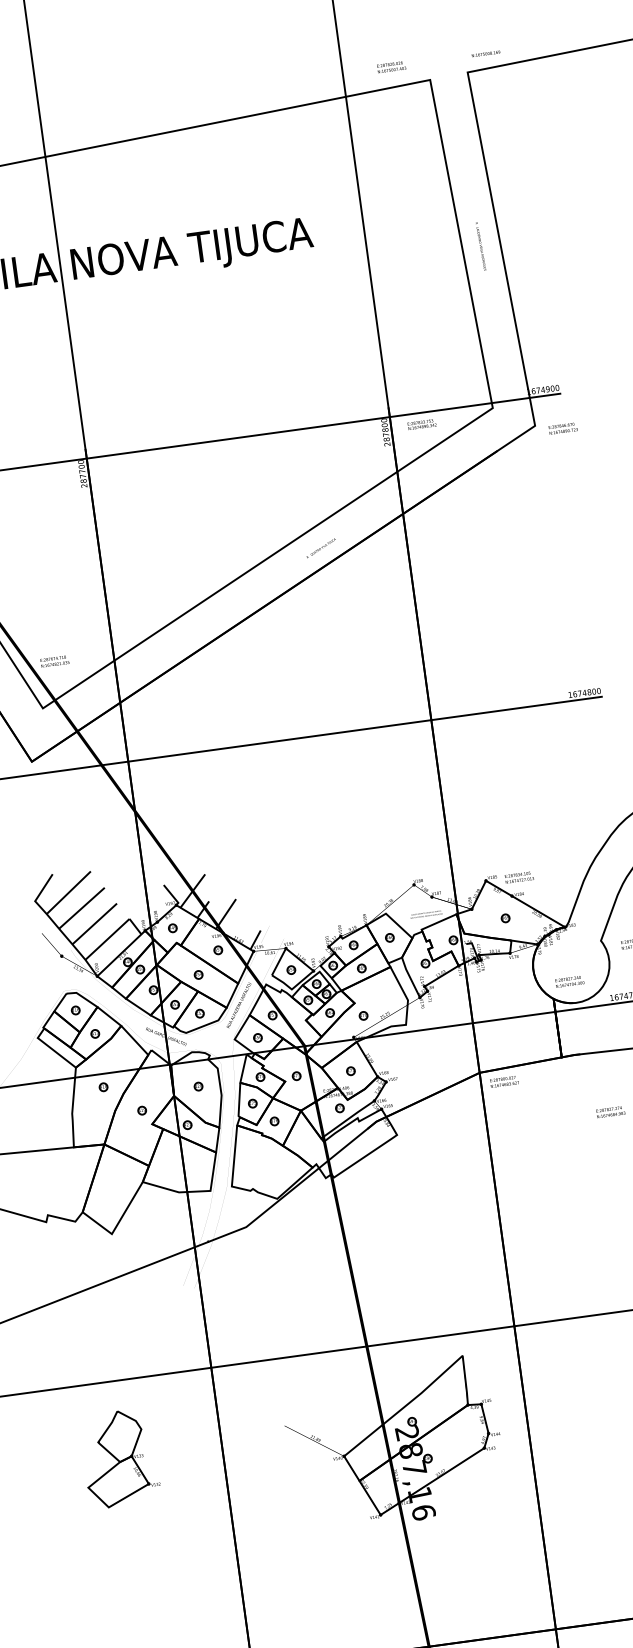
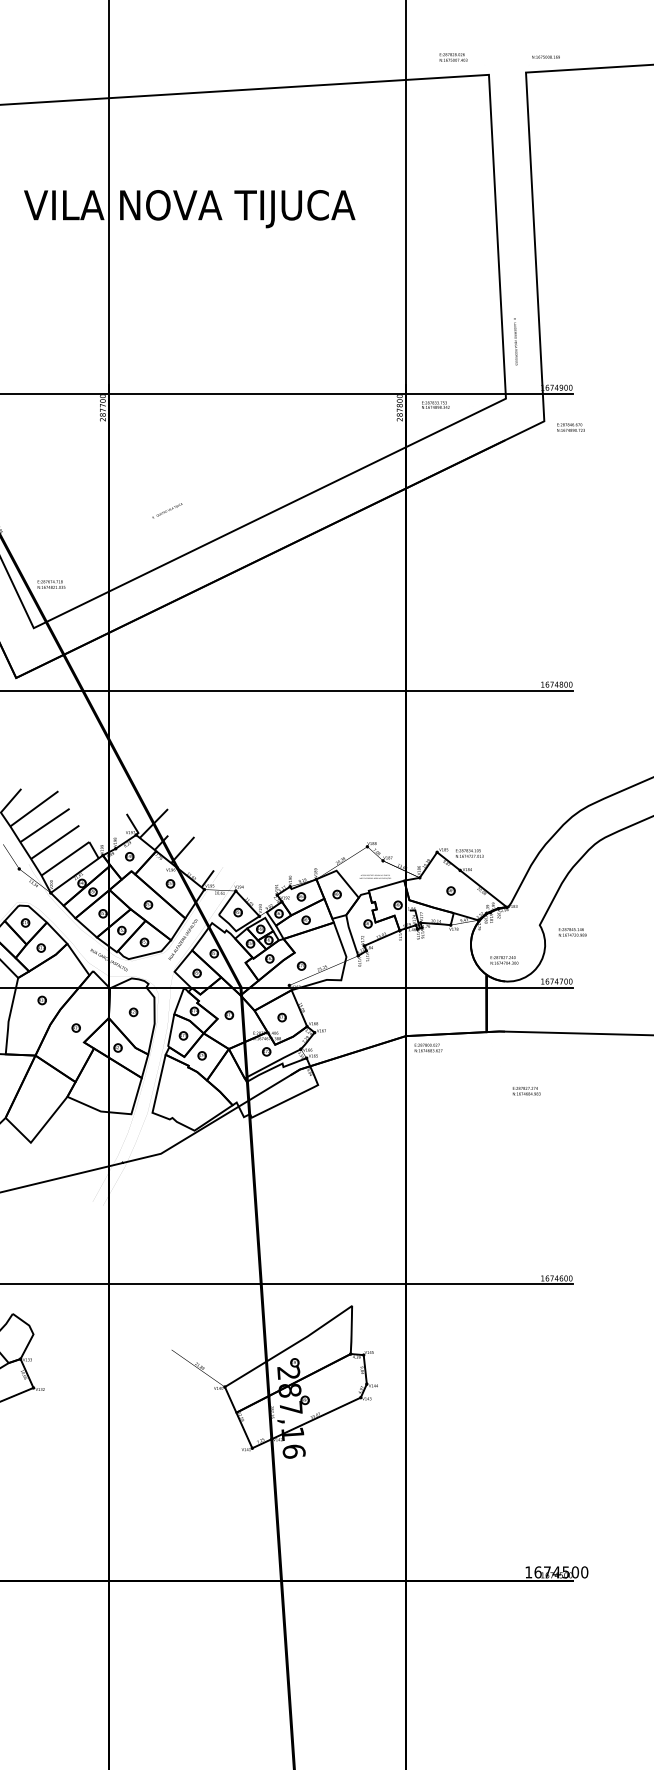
text: (480, 246) -> (515, 341), moved
text: (321, 547) -> (167, 510), moved

